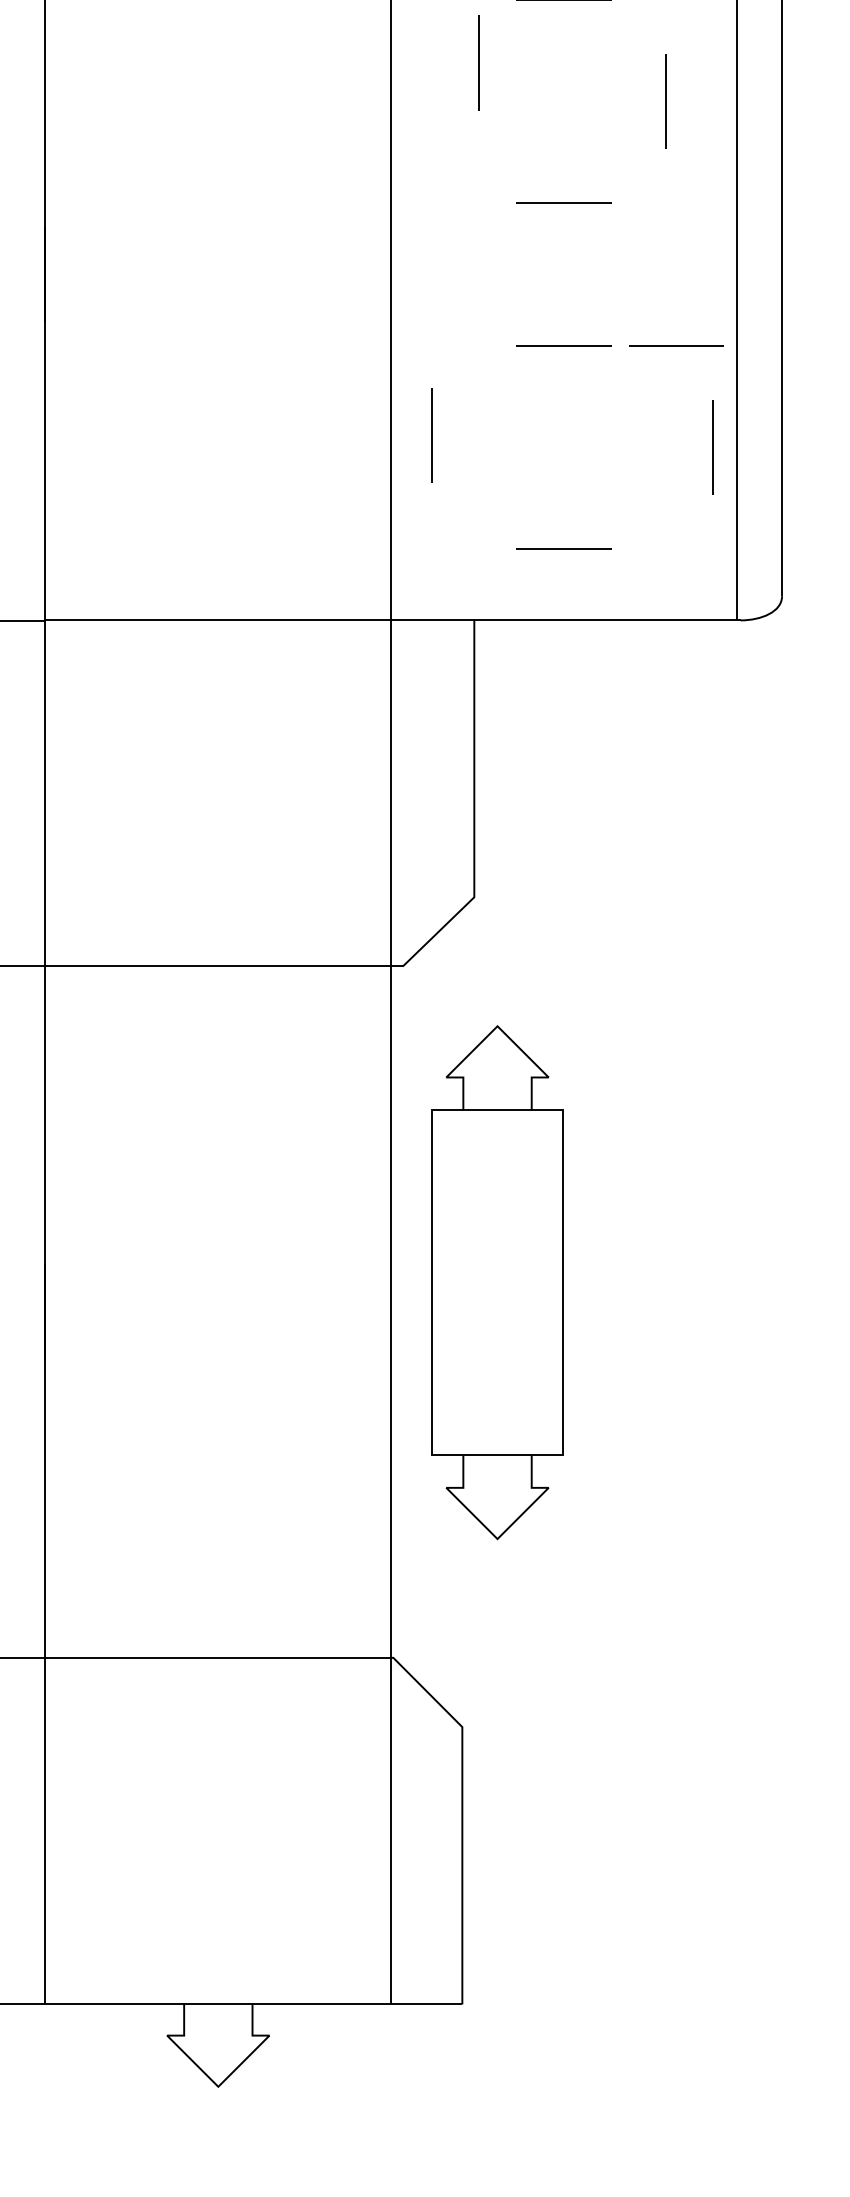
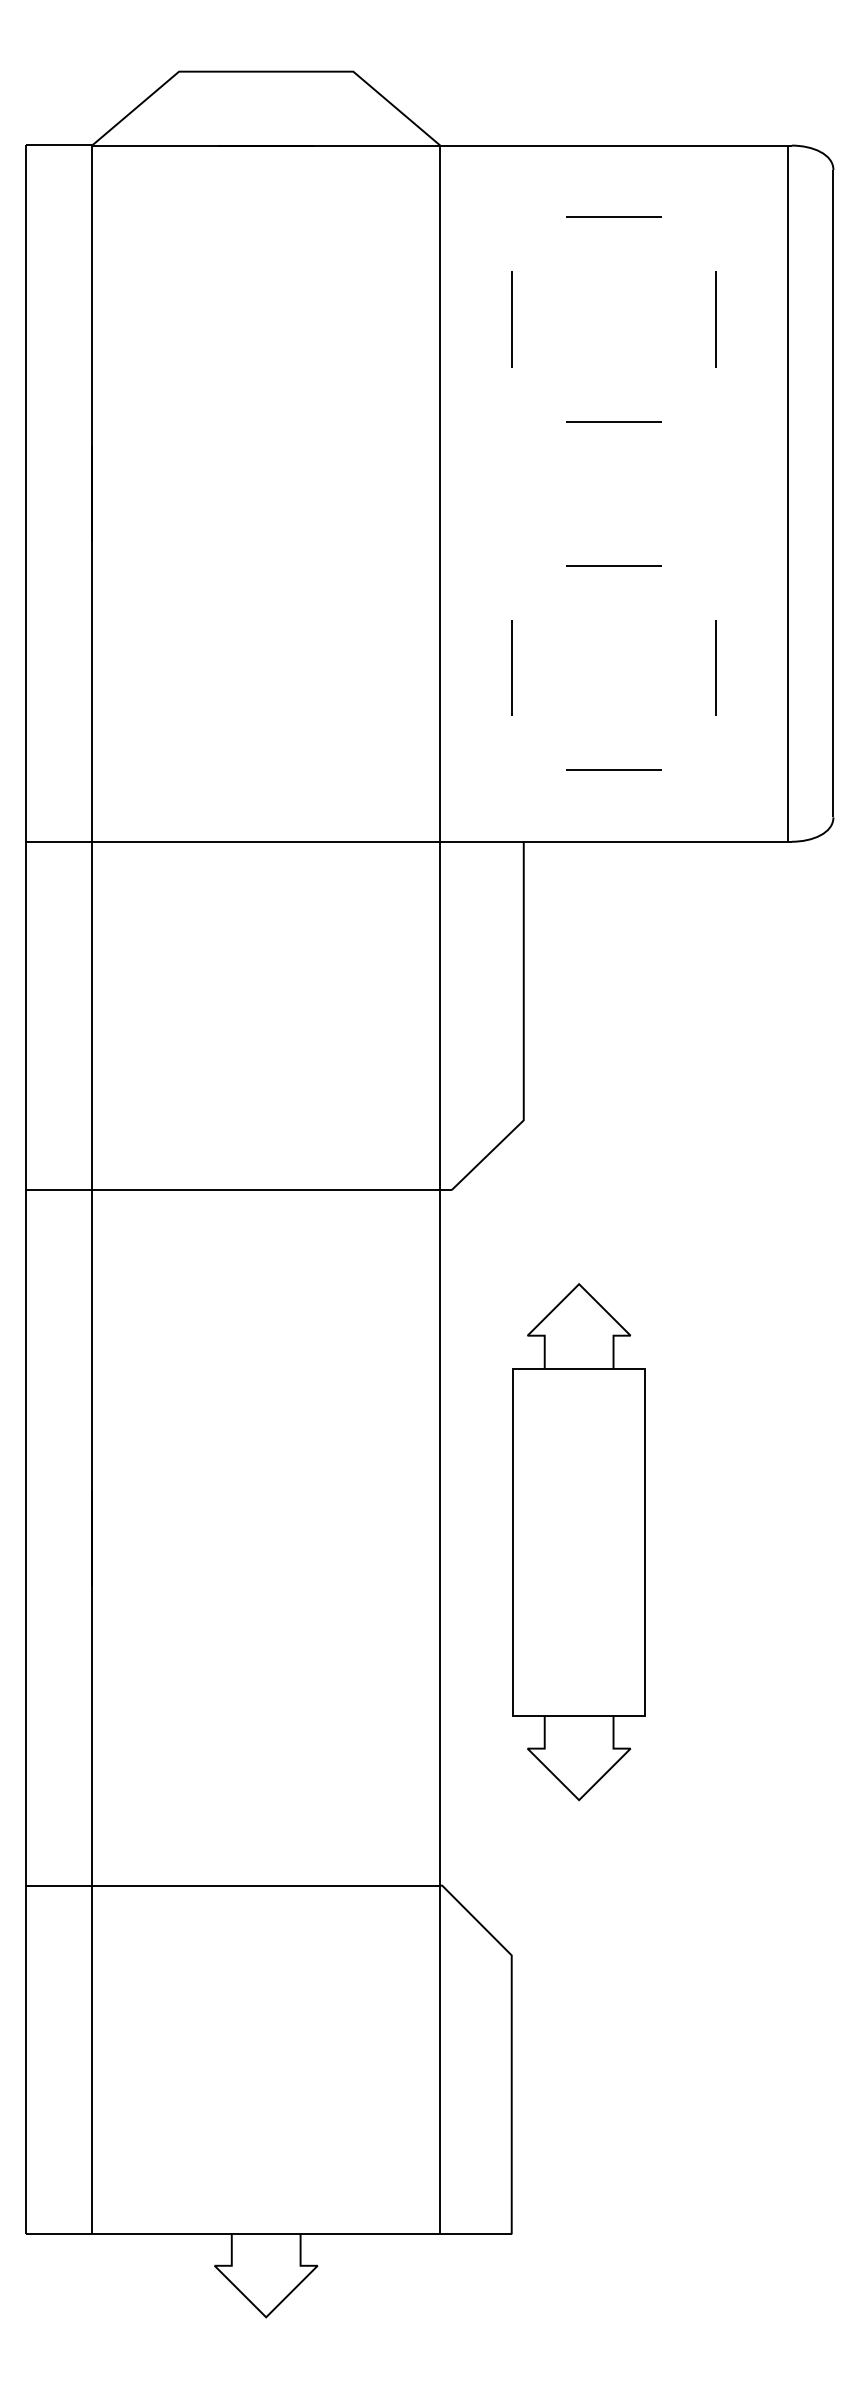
line: (478, 62) -> (511, 319), moved
line: (675, 345) -> (726, 565), removed
line: (431, 435) -> (511, 667), moved
line: (711, 447) -> (715, 667), moved
part: (496, 1282) -> (578, 1542), moved

